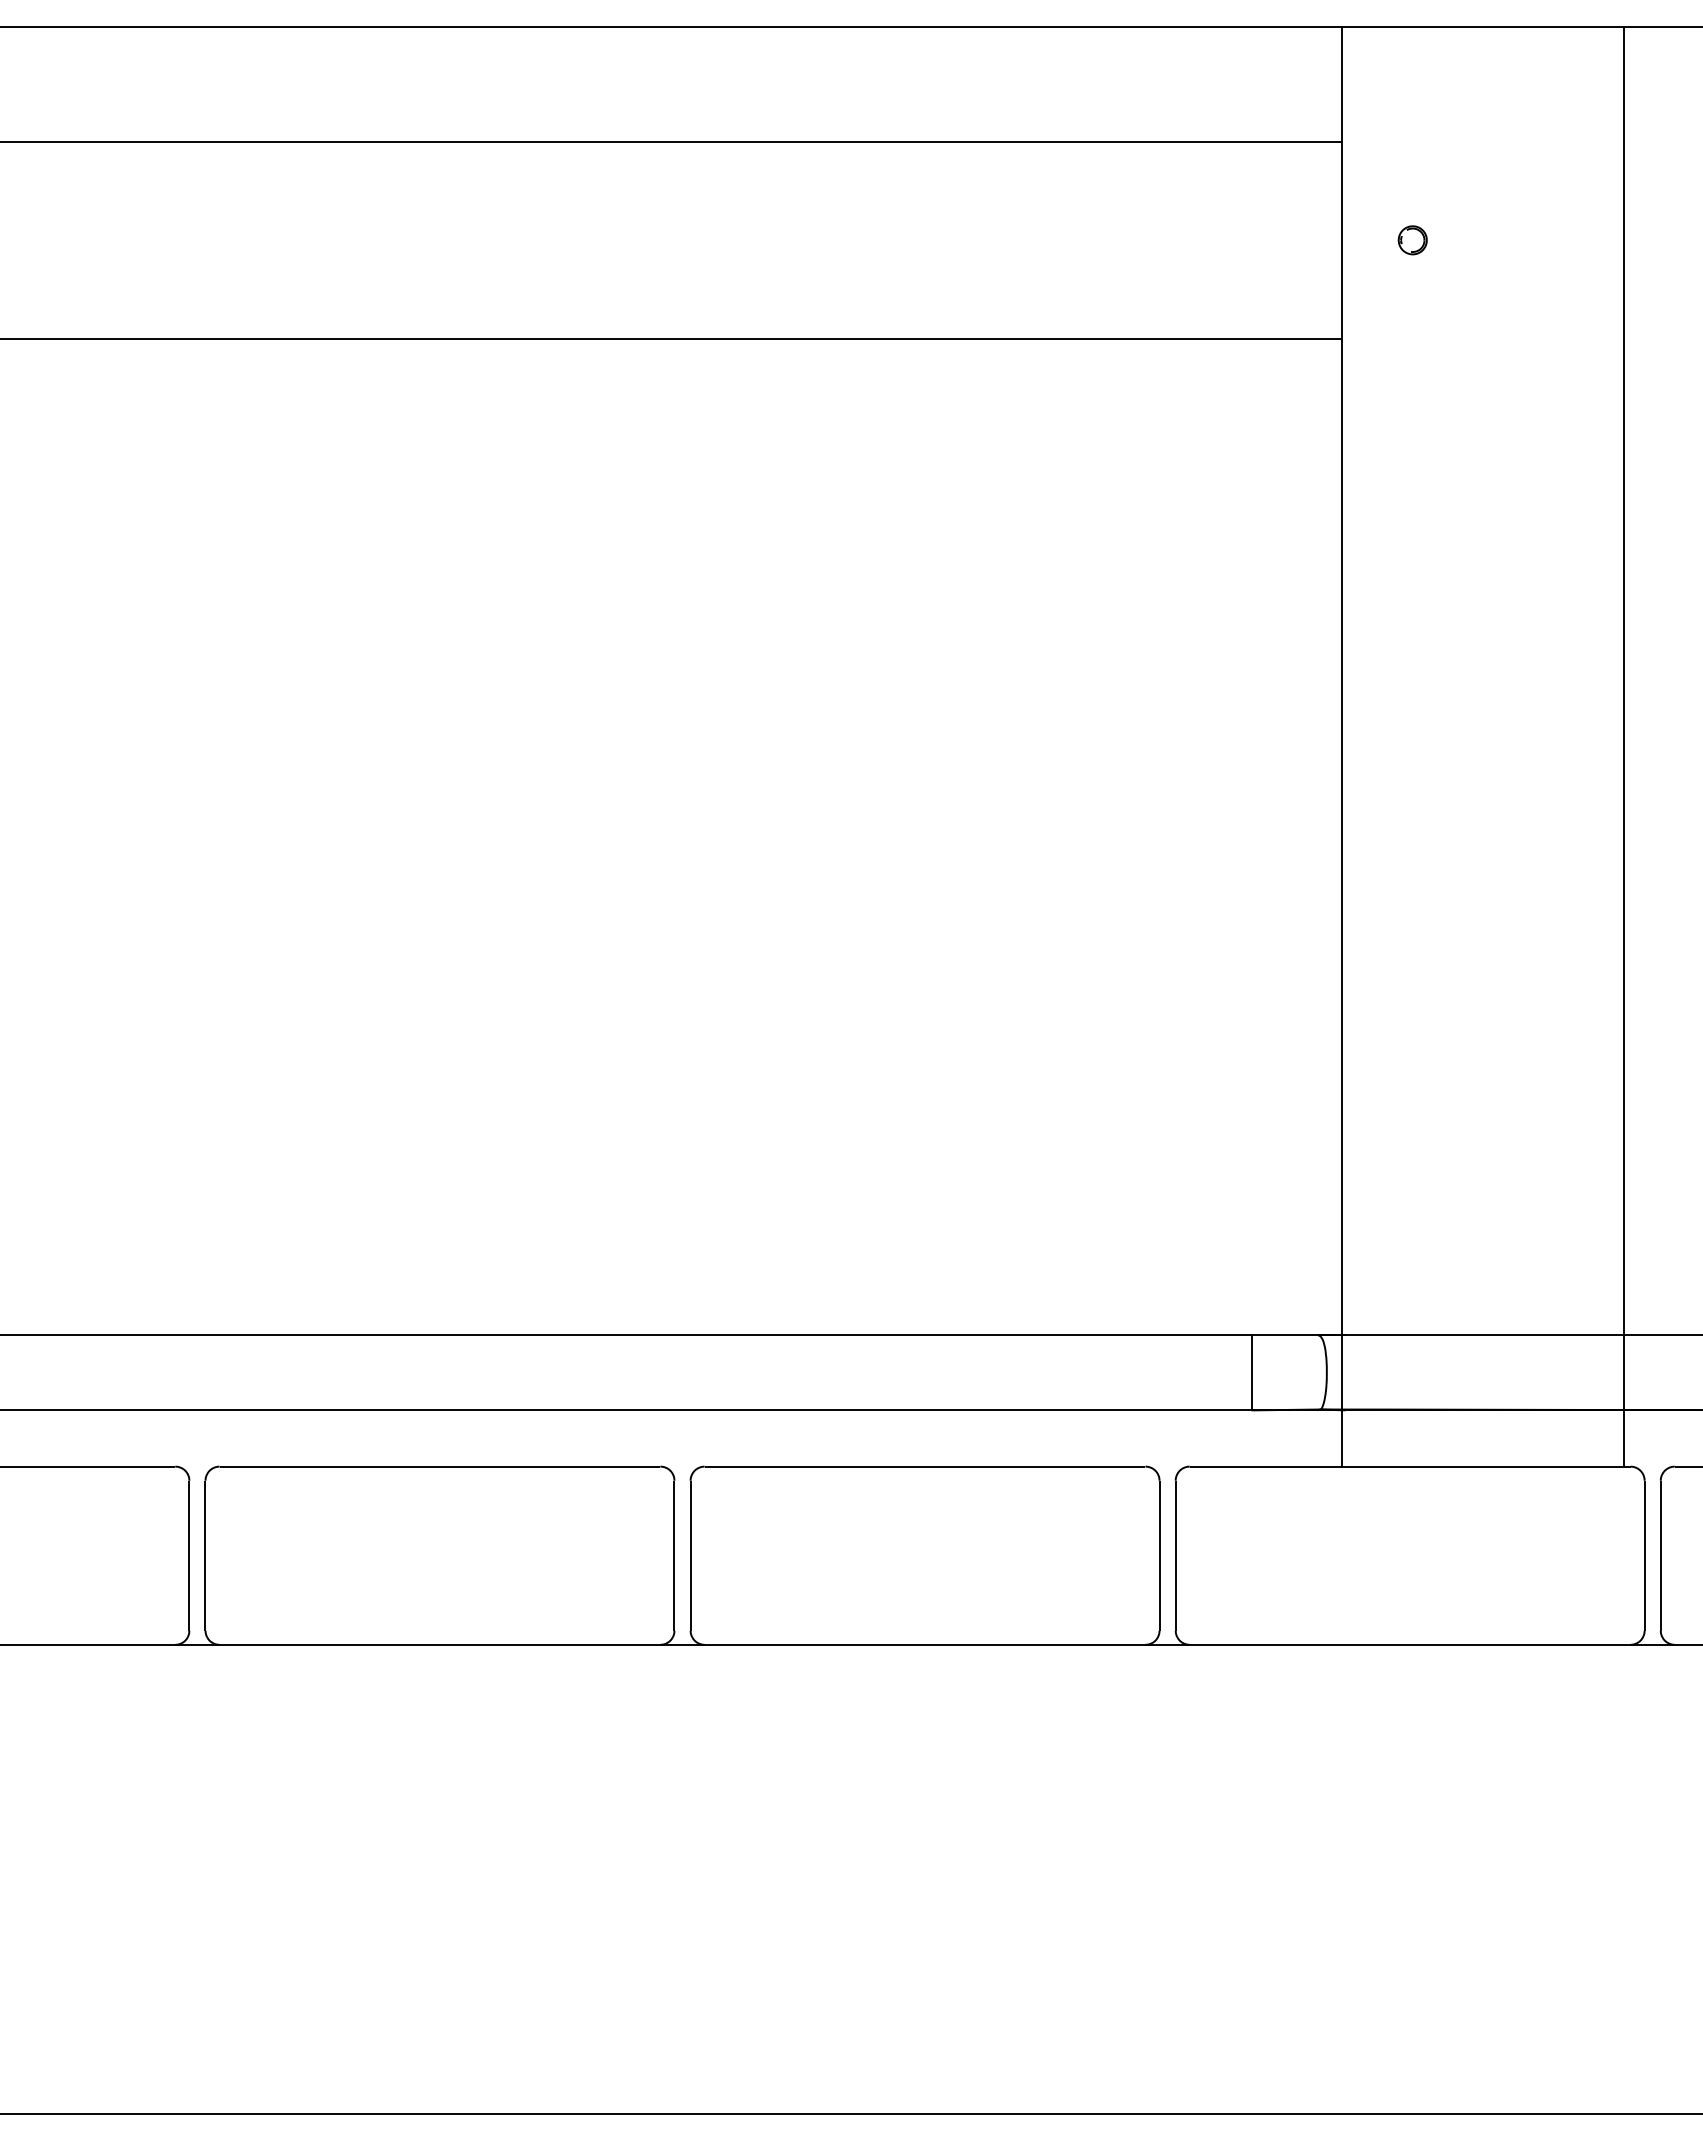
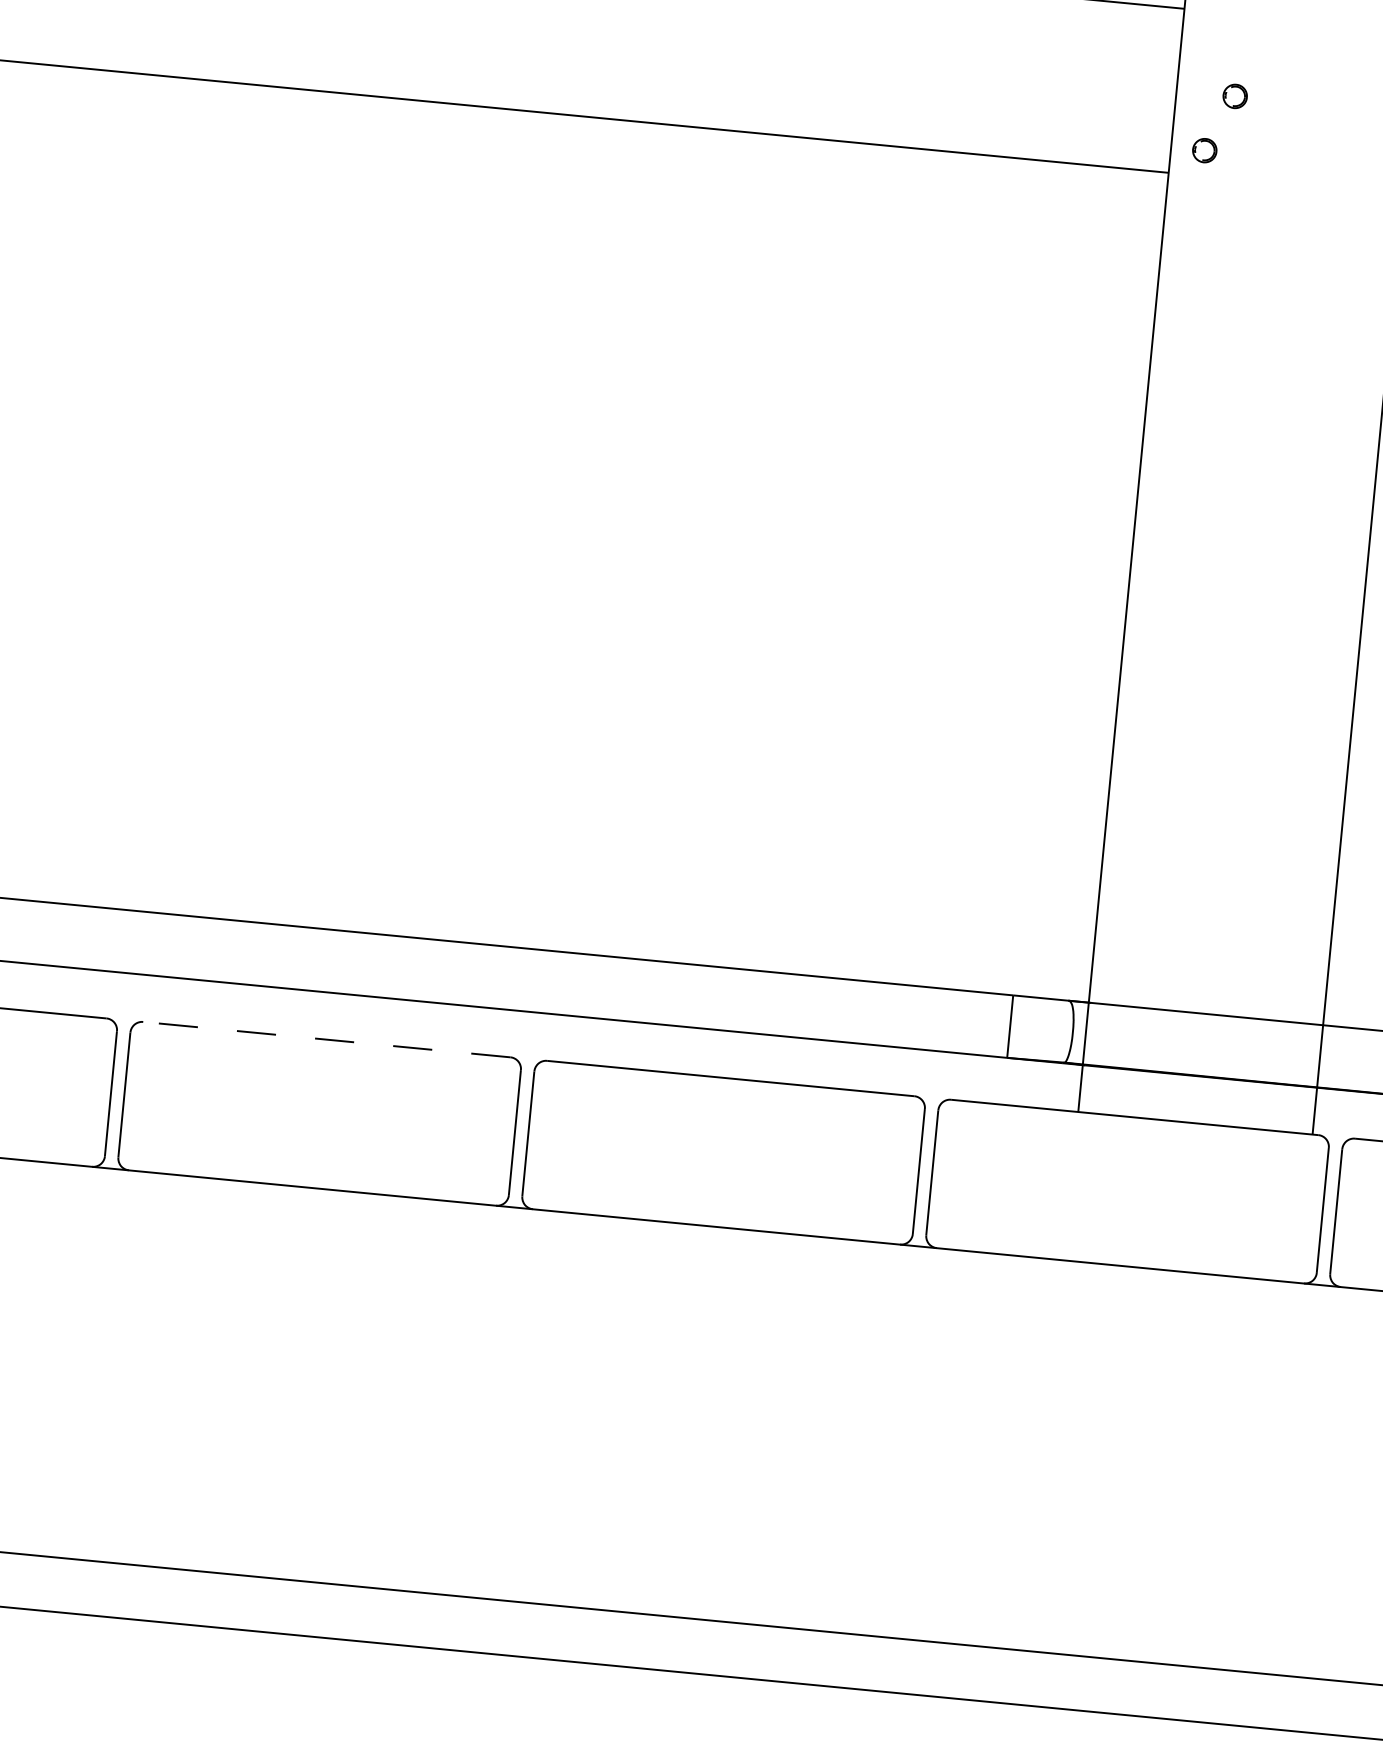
part: (1382, 308) -> (1204, 150), added
line: (439, 1466) -> (326, 1039), solid -> dashed

